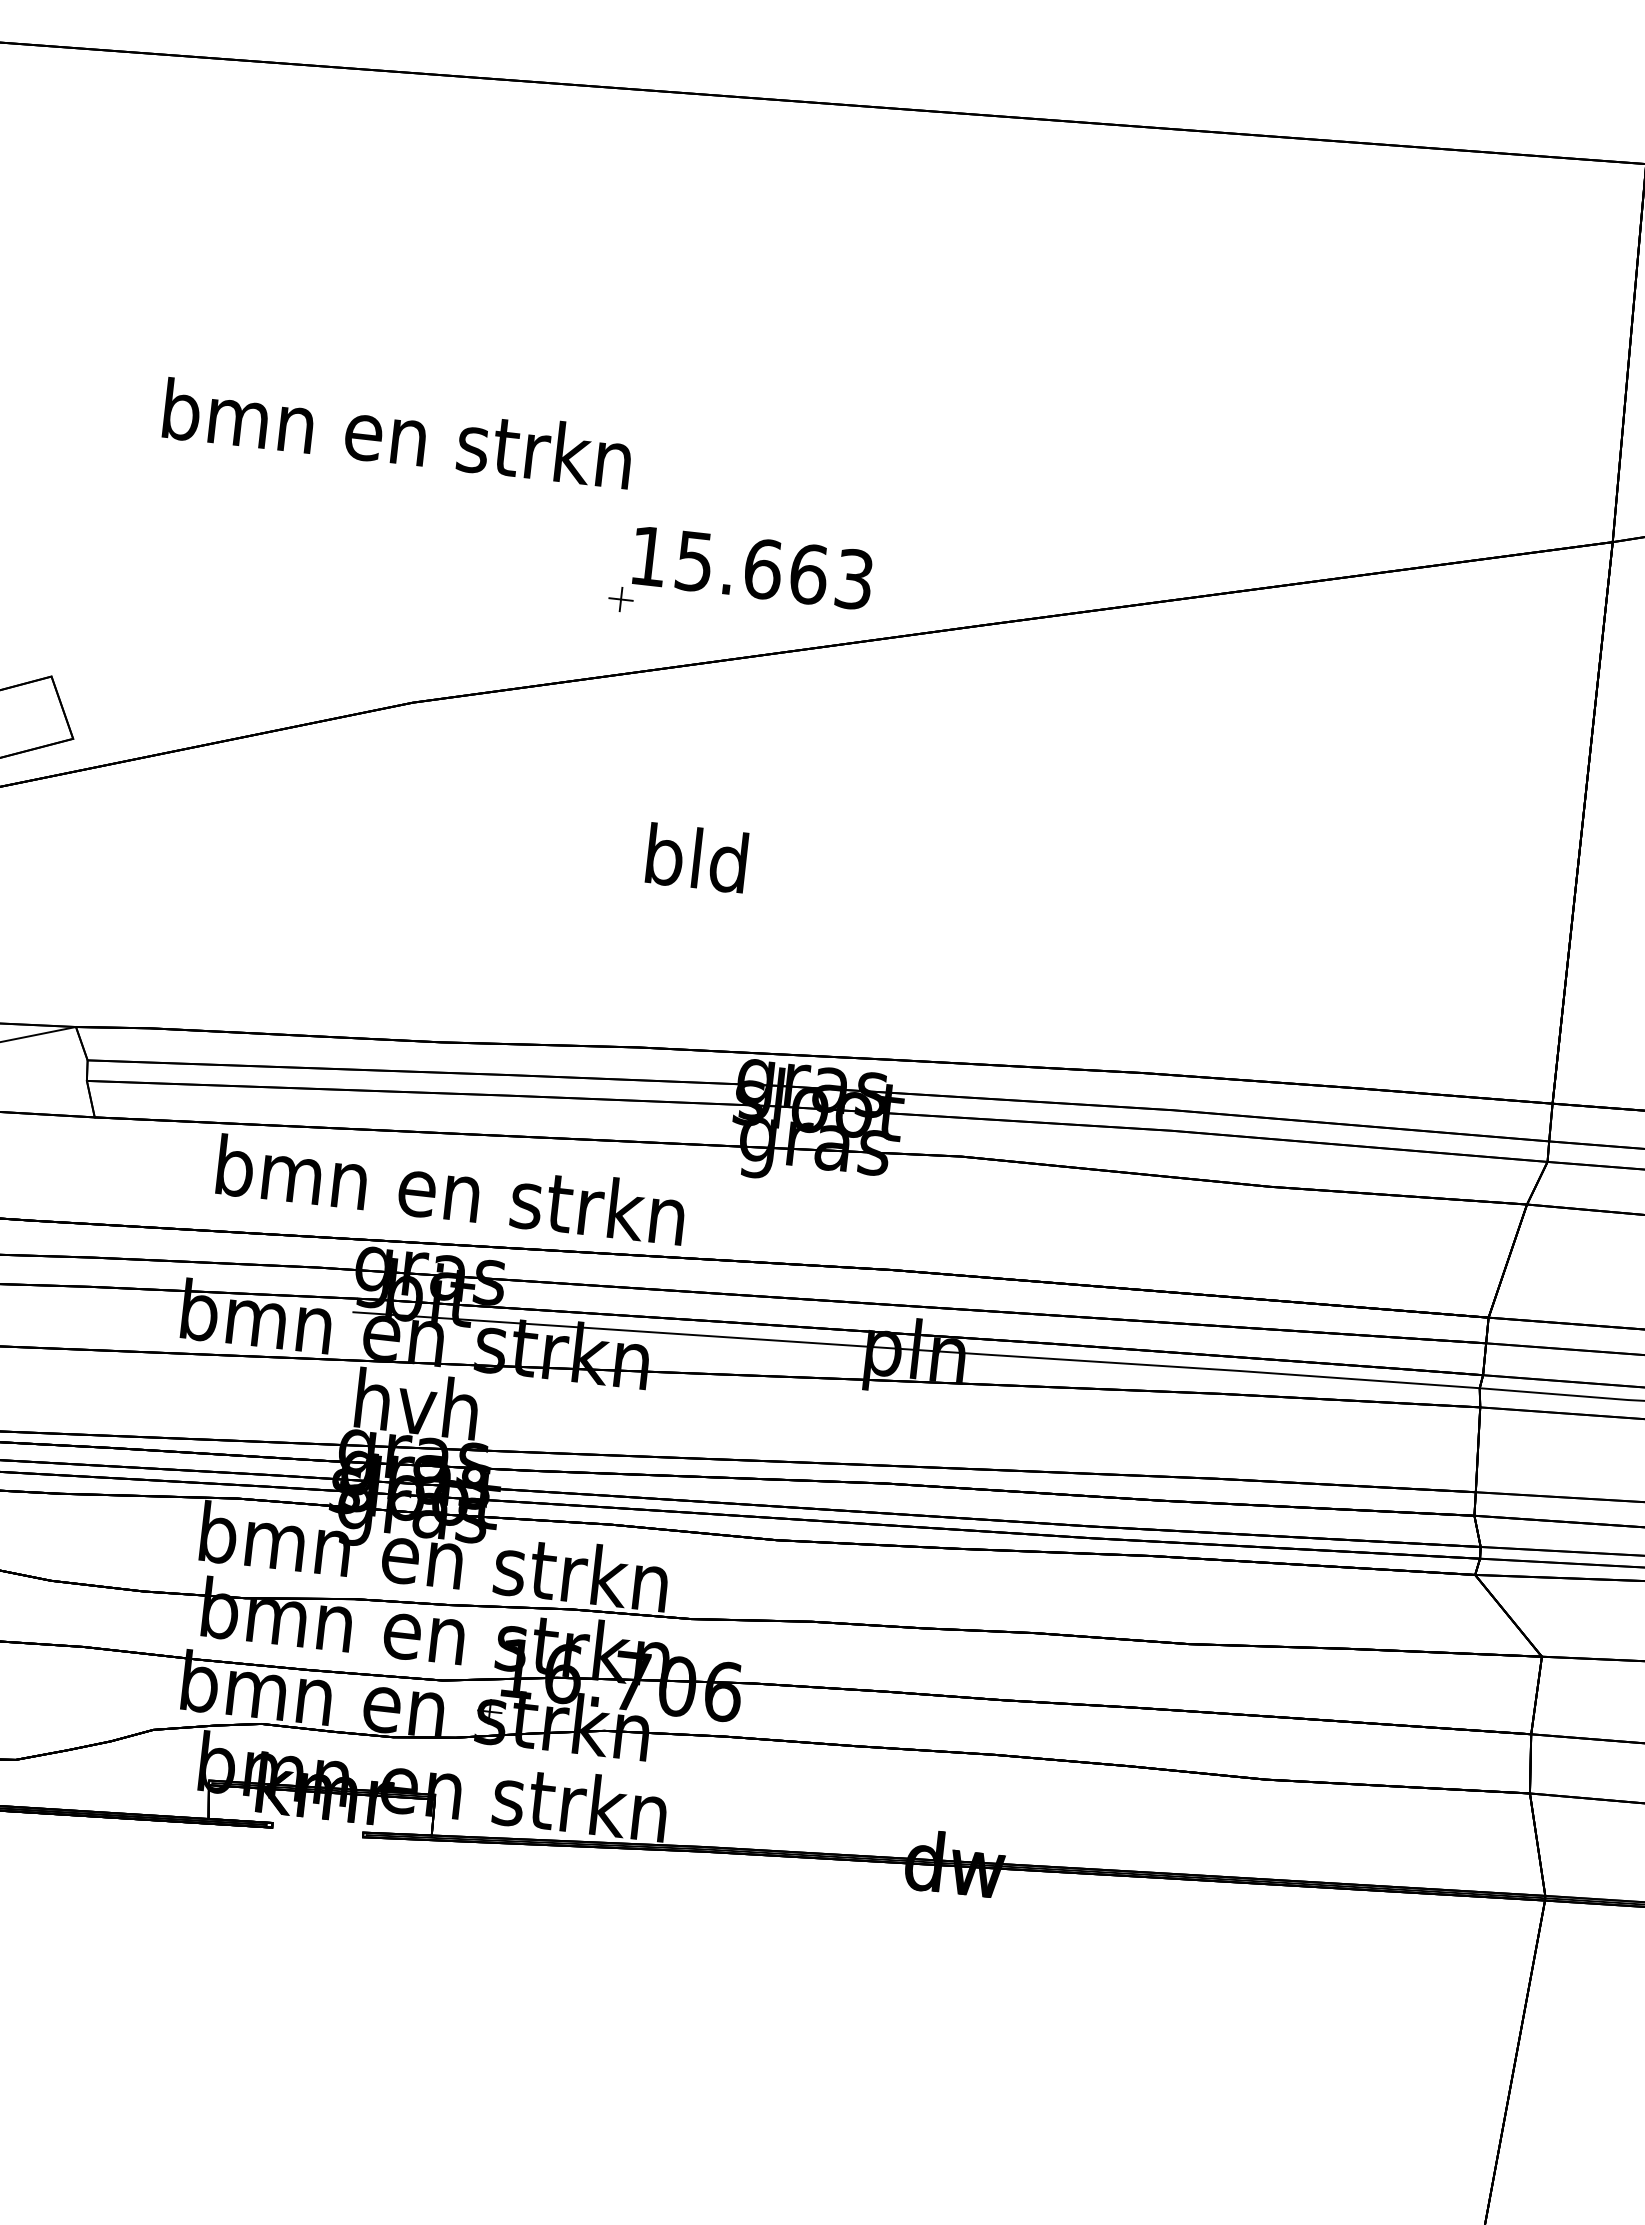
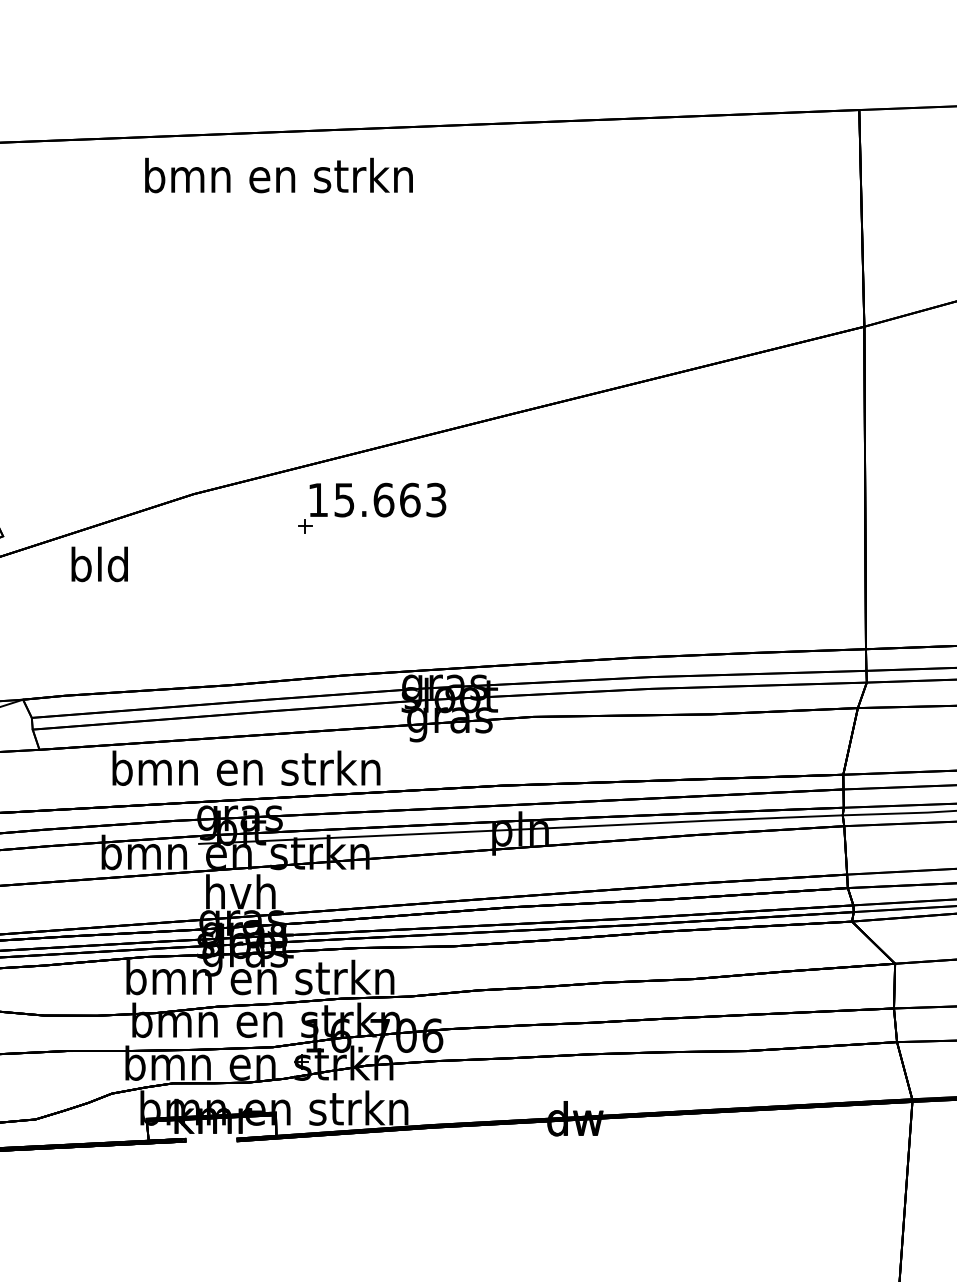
text: (396, 433) -> (278, 175), moved
part: (741, 579) -> (372, 507), moved
text: (696, 858) -> (99, 564), moved

